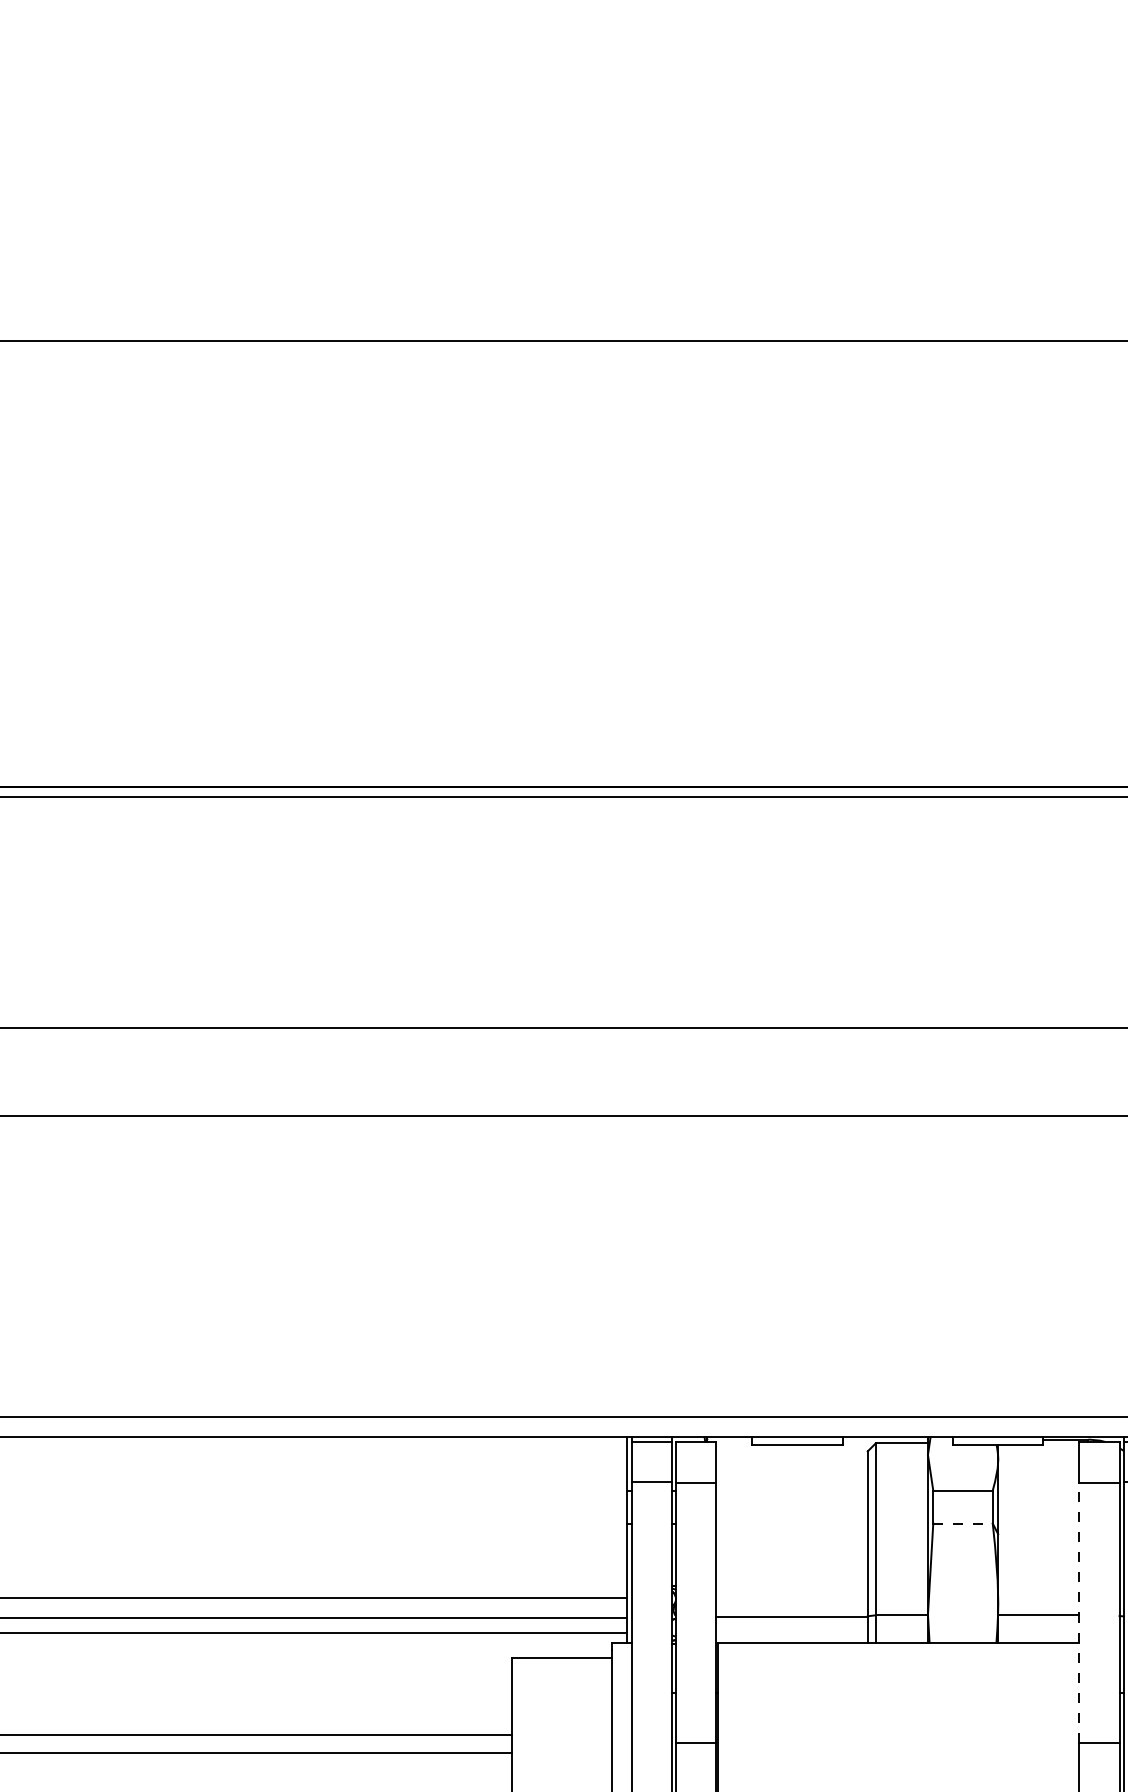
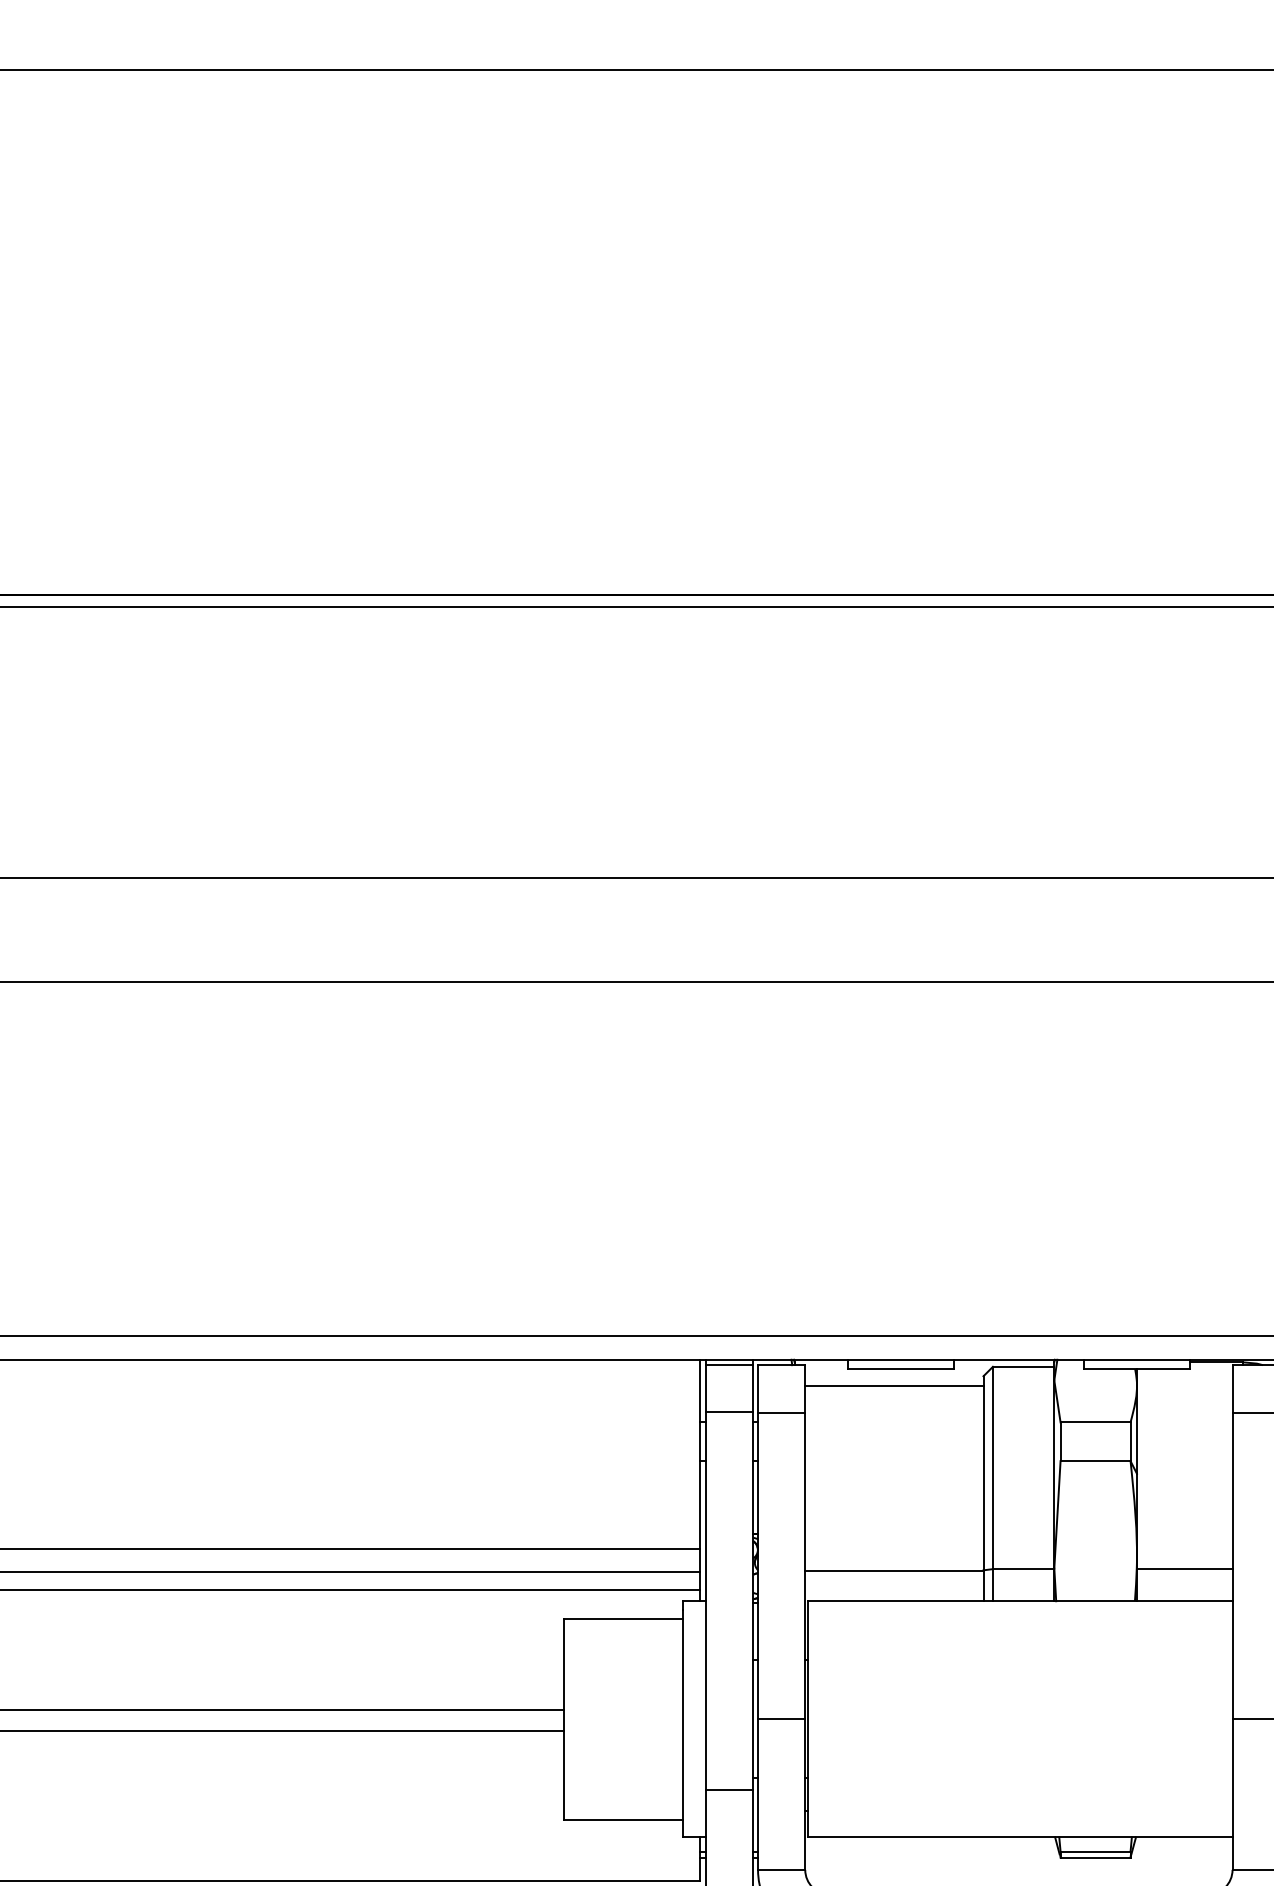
line: (791, 1459) -> (893, 1385), added
line: (963, 1523) -> (1096, 1461), dashed -> solid
line: (1079, 1612) -> (1232, 1565), dashed -> solid

